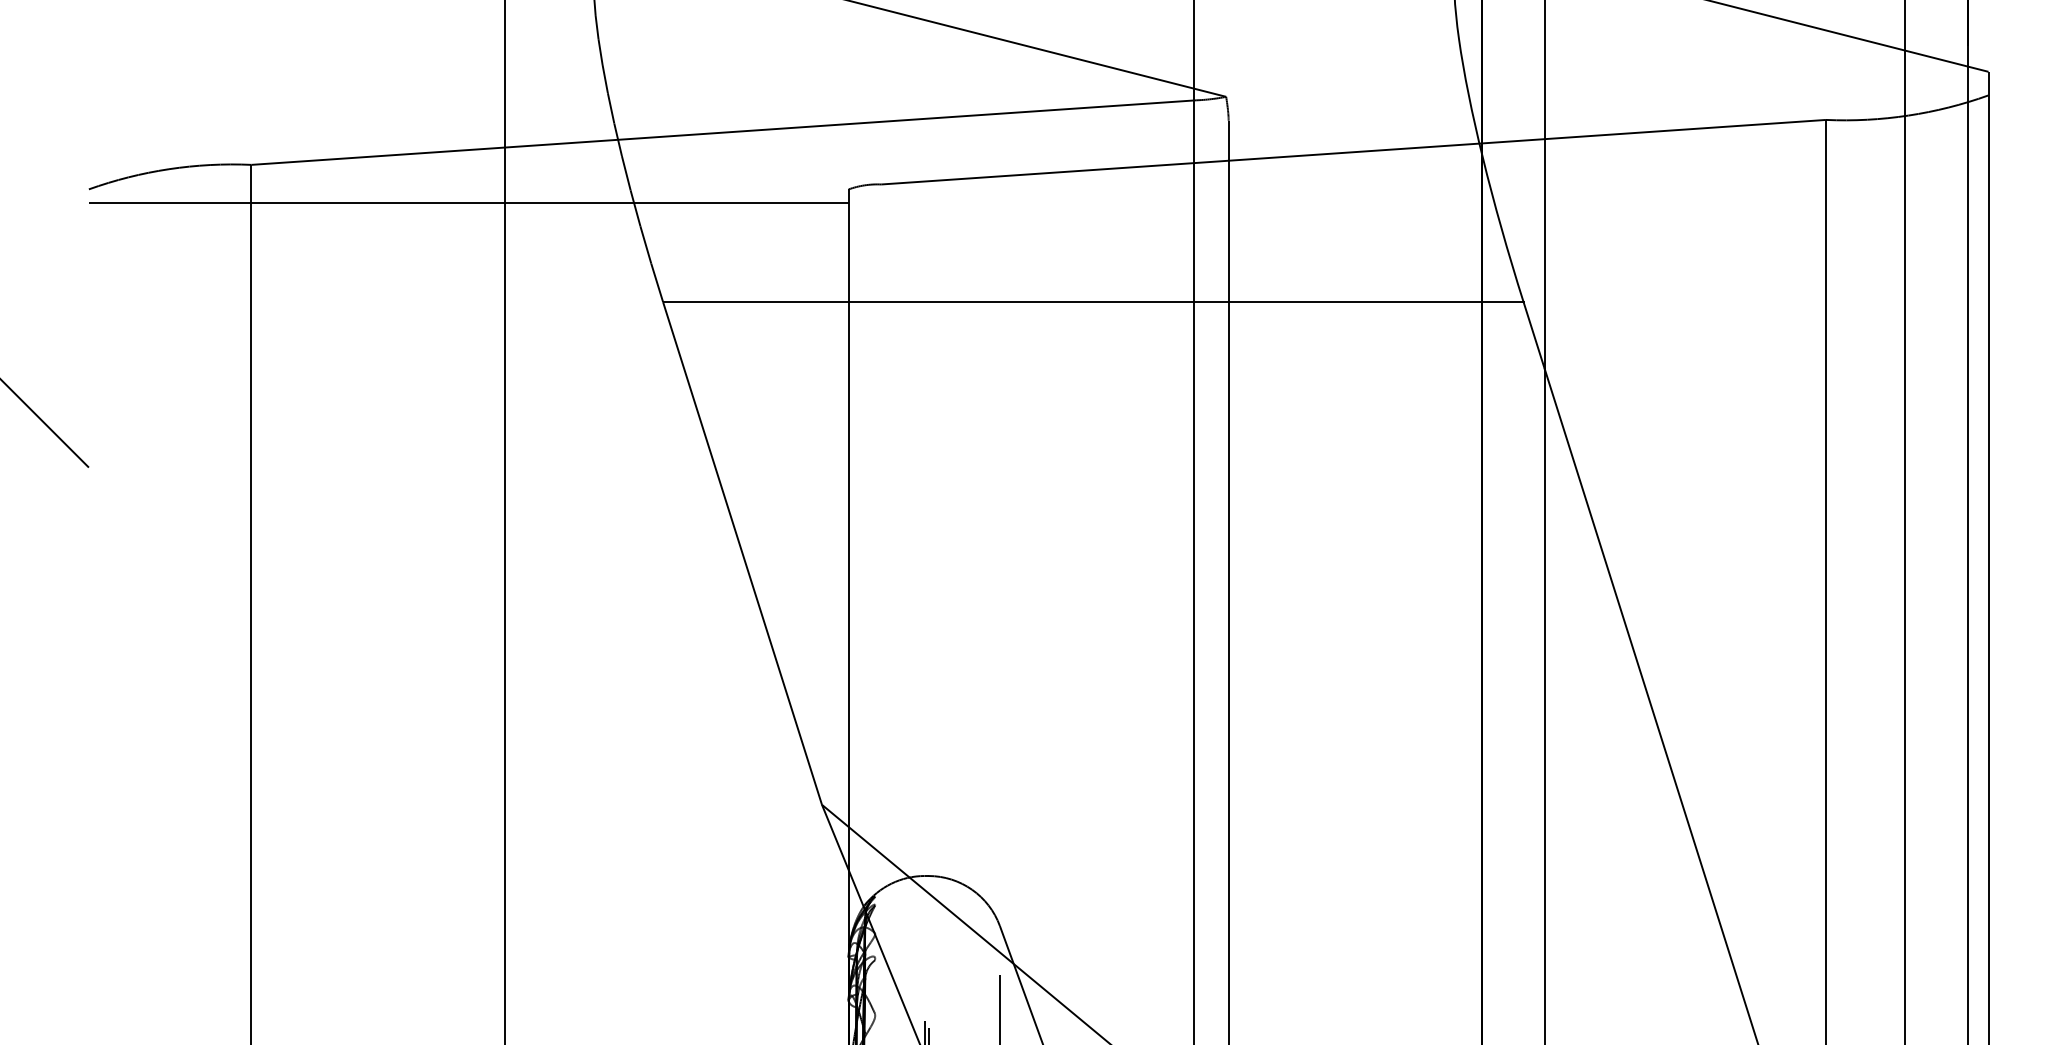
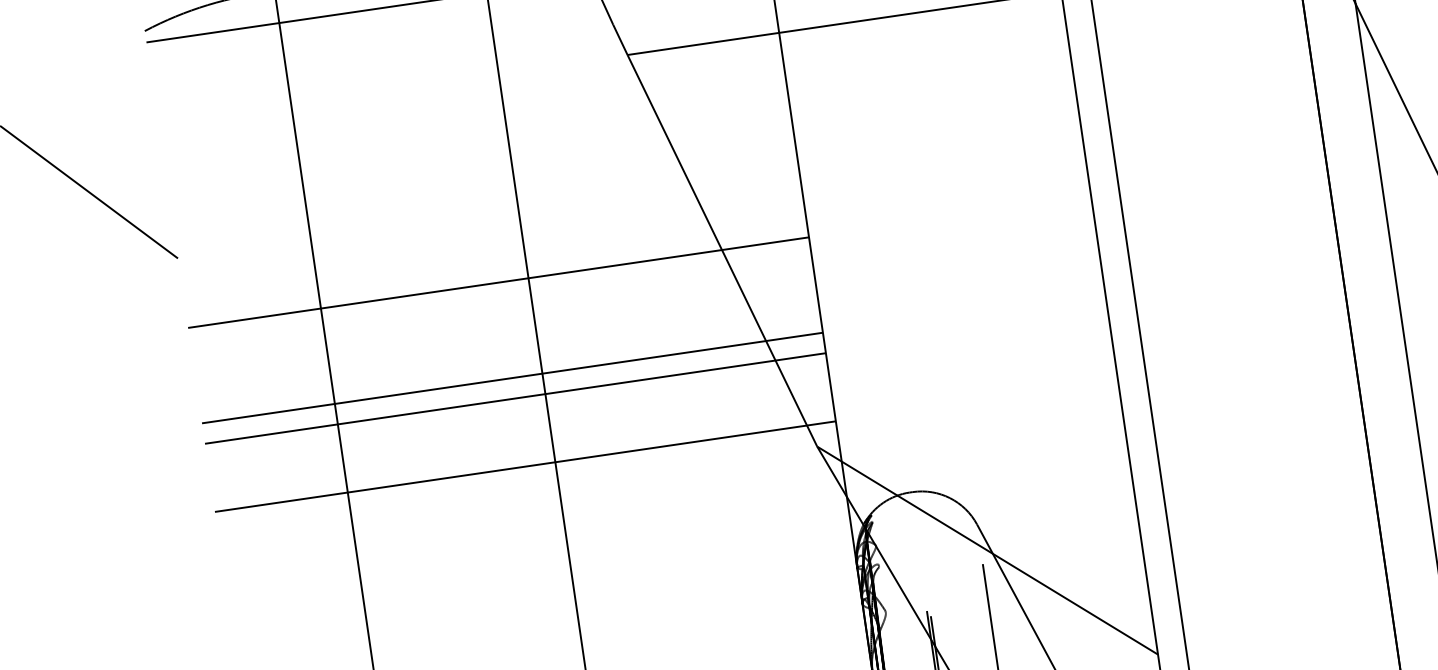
line: (468, 552) -> (498, 282), added
line: (468, 669) -> (512, 378), added
line: (468, 694) -> (515, 398), added
line: (468, 777) -> (525, 466), added

